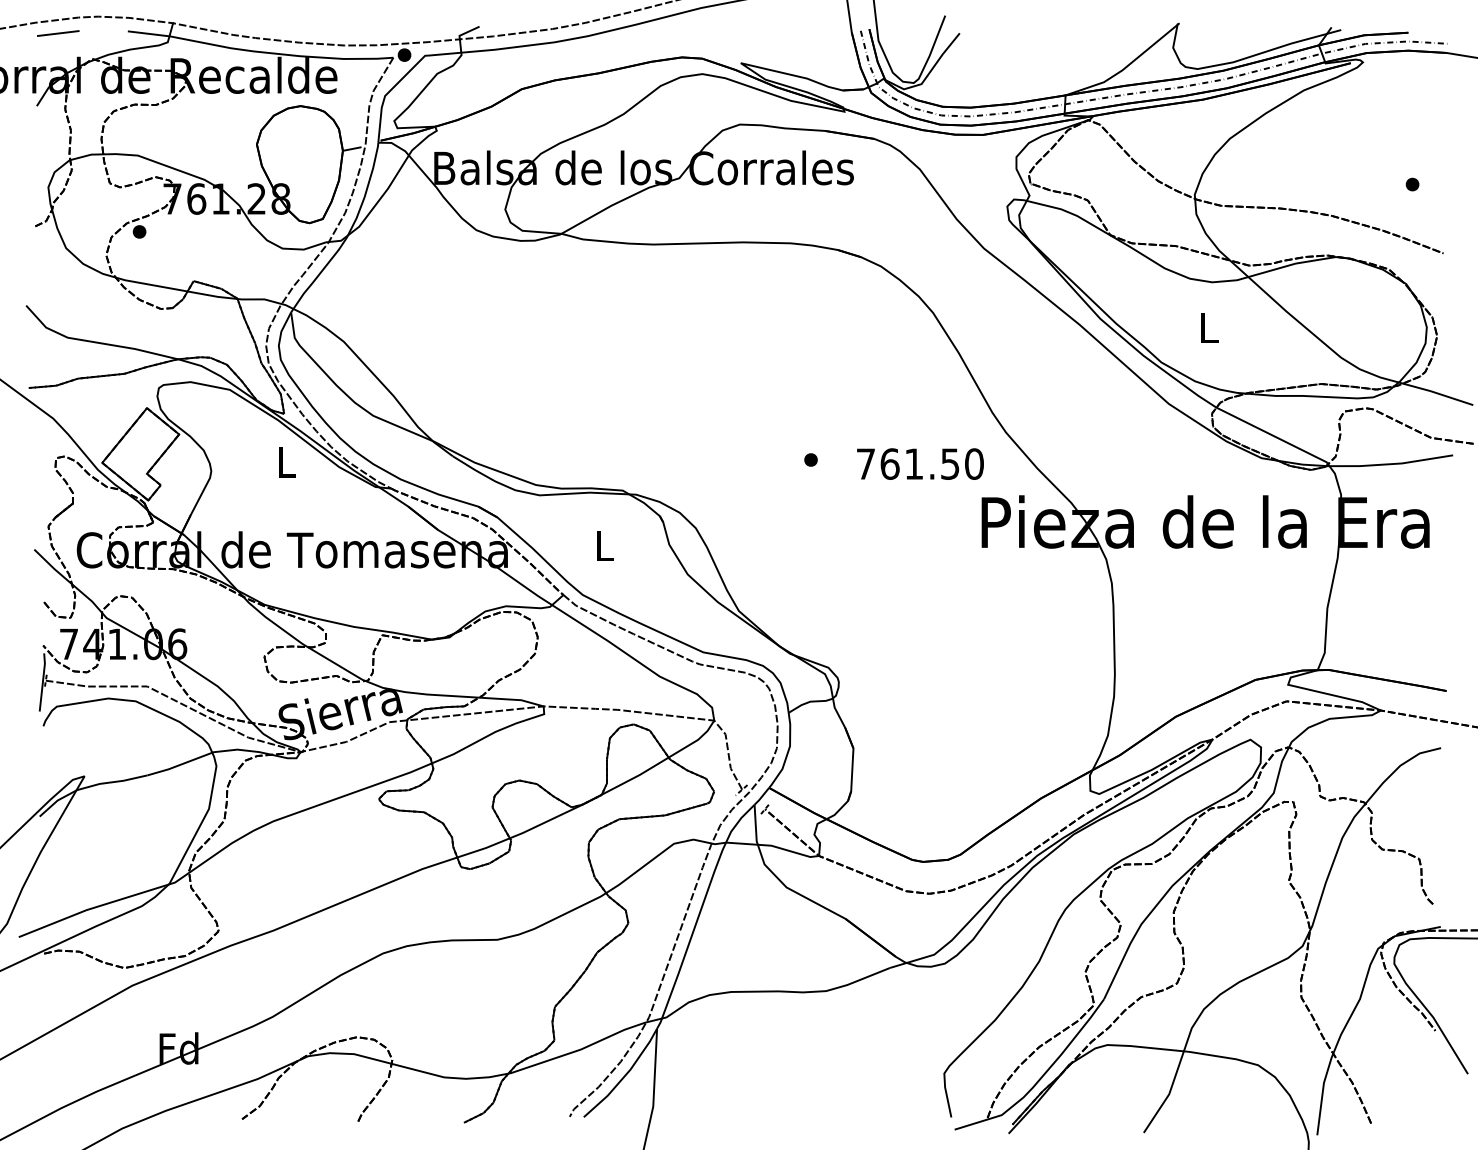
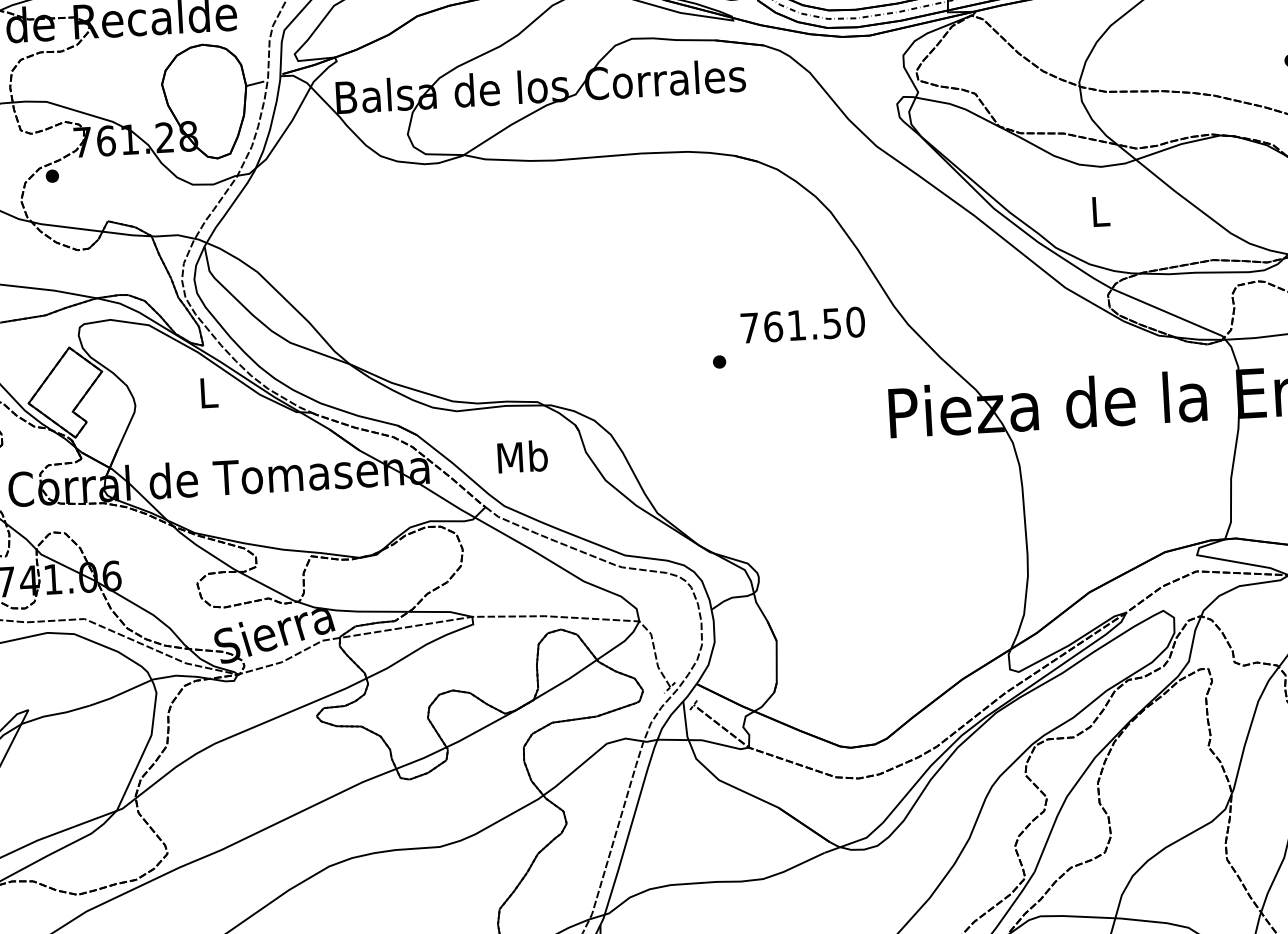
text: (920, 463) -> (803, 324), moved
text: (604, 545) -> (522, 456), L -> Mb

